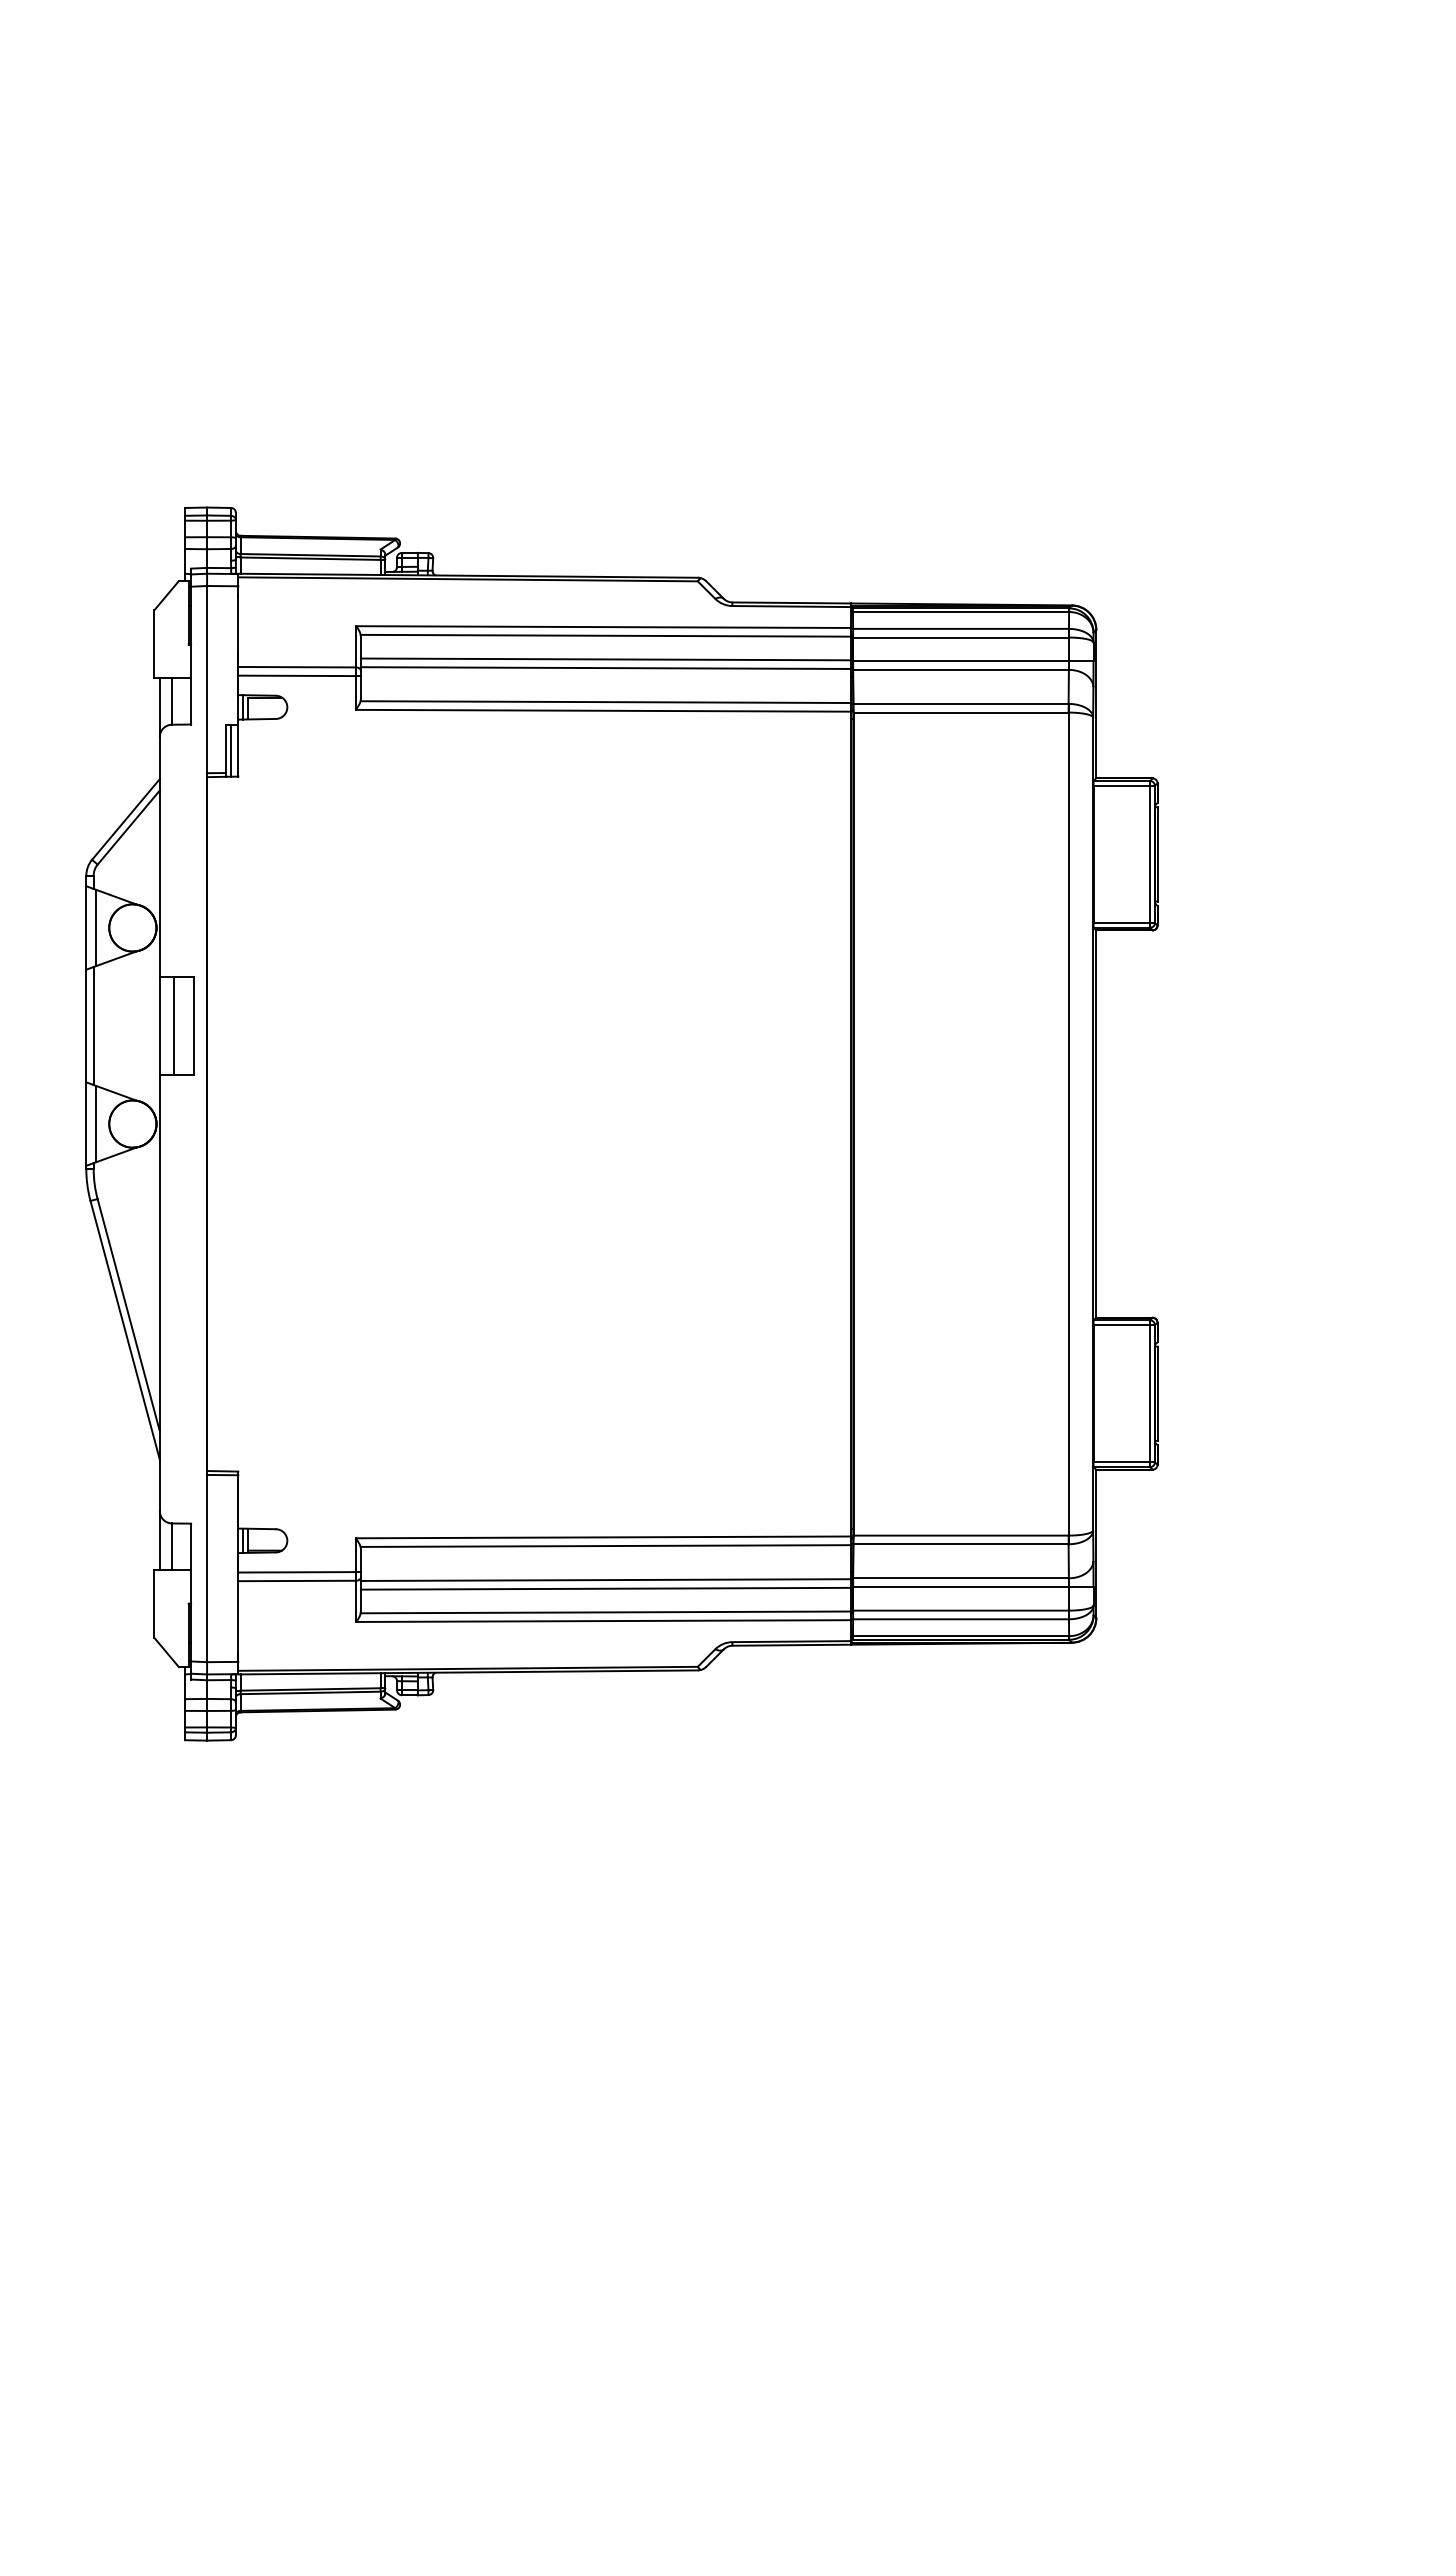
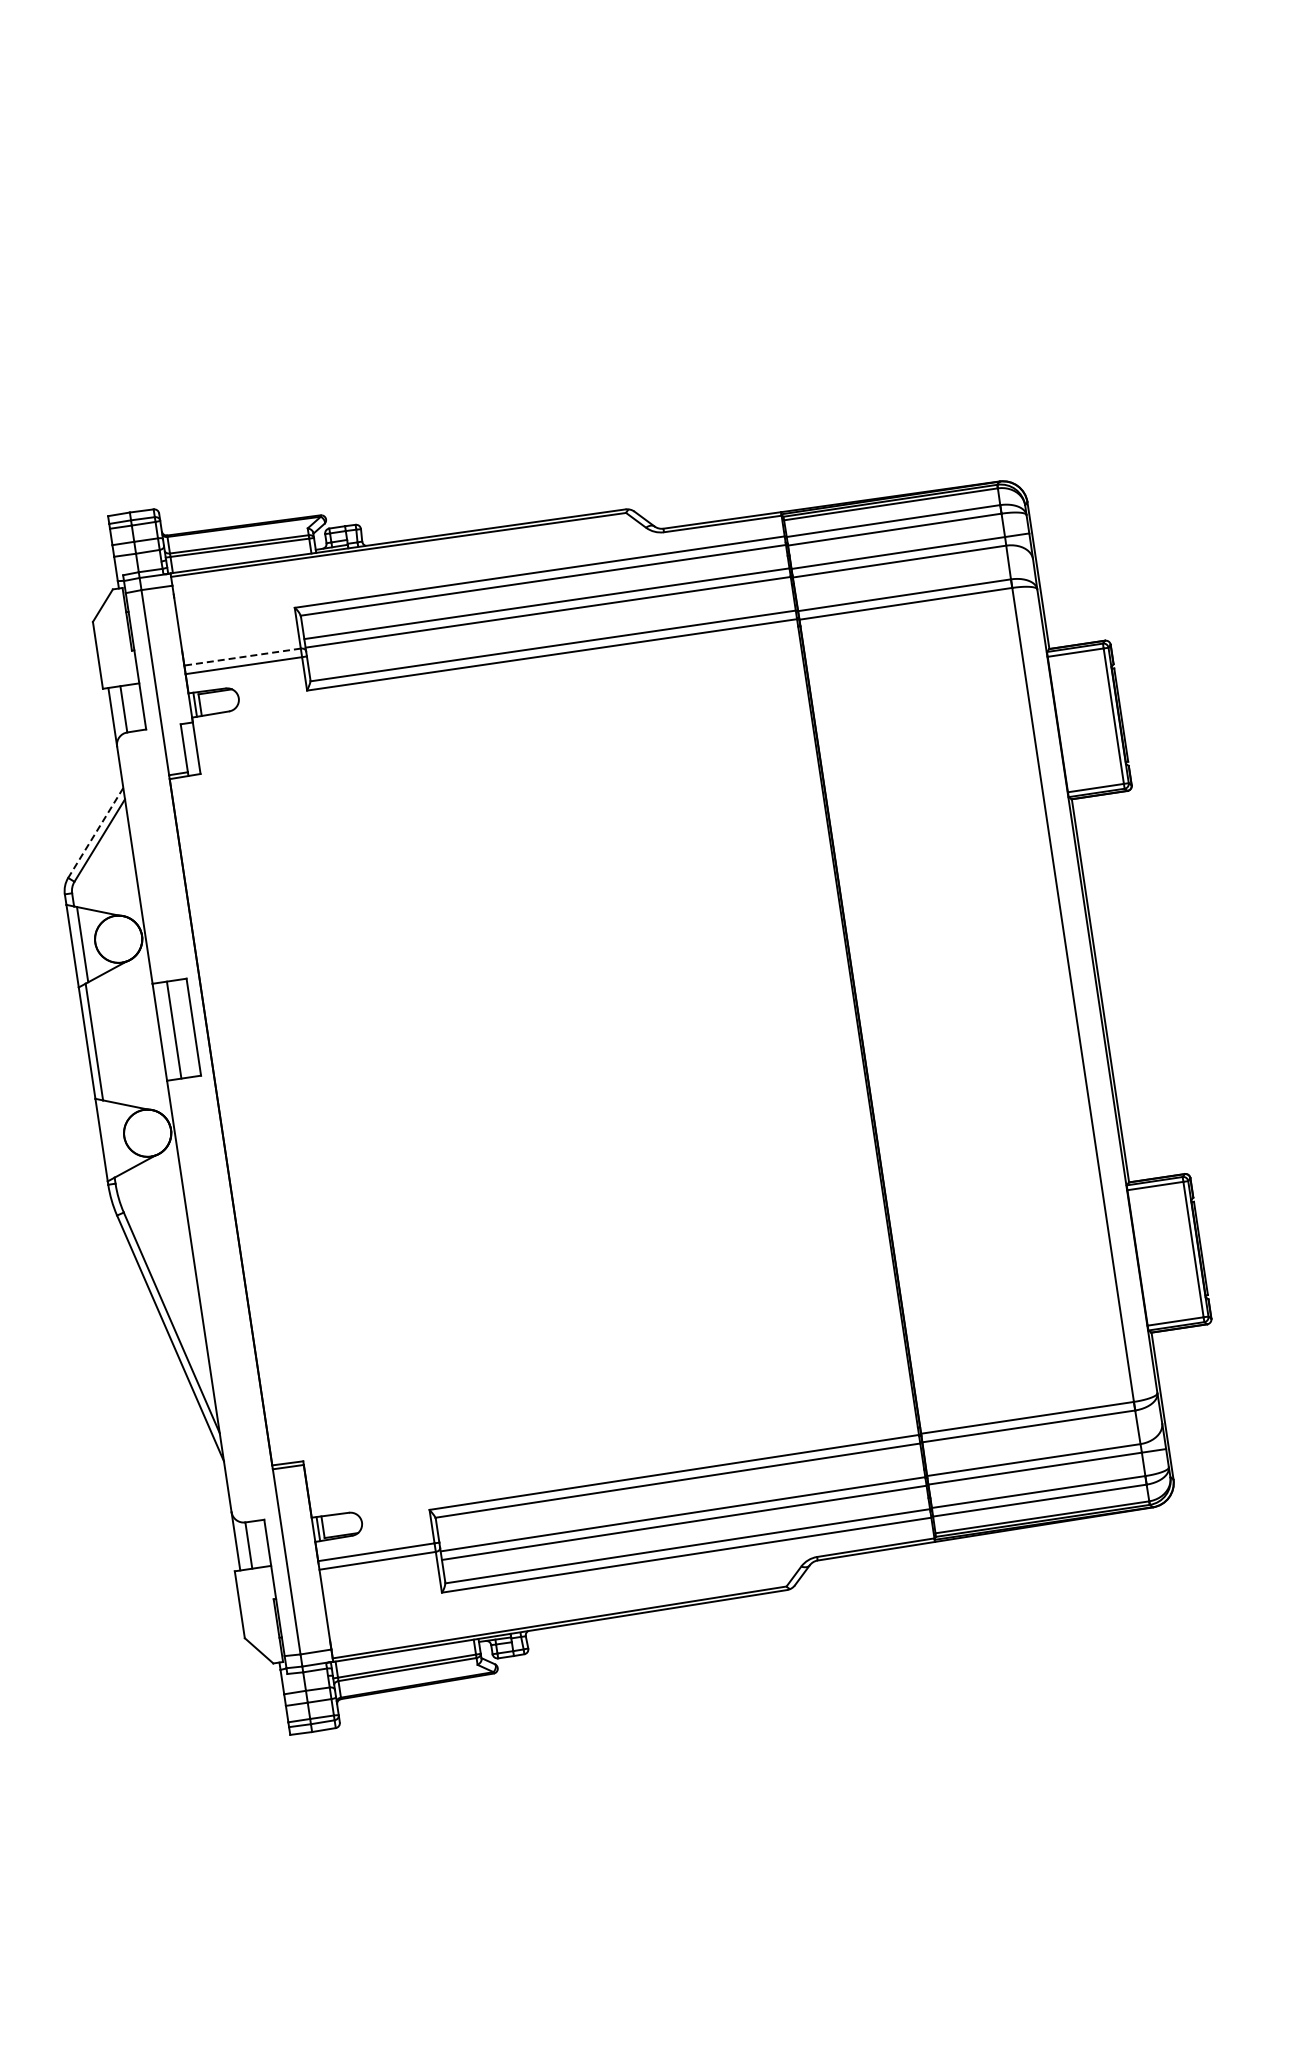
line: (297, 667) -> (242, 657), solid -> dashed
line: (231, 750) -> (189, 749), removed
line: (125, 819) -> (95, 833), solid -> dashed
line: (96, 1124) -> (111, 1139), removed

